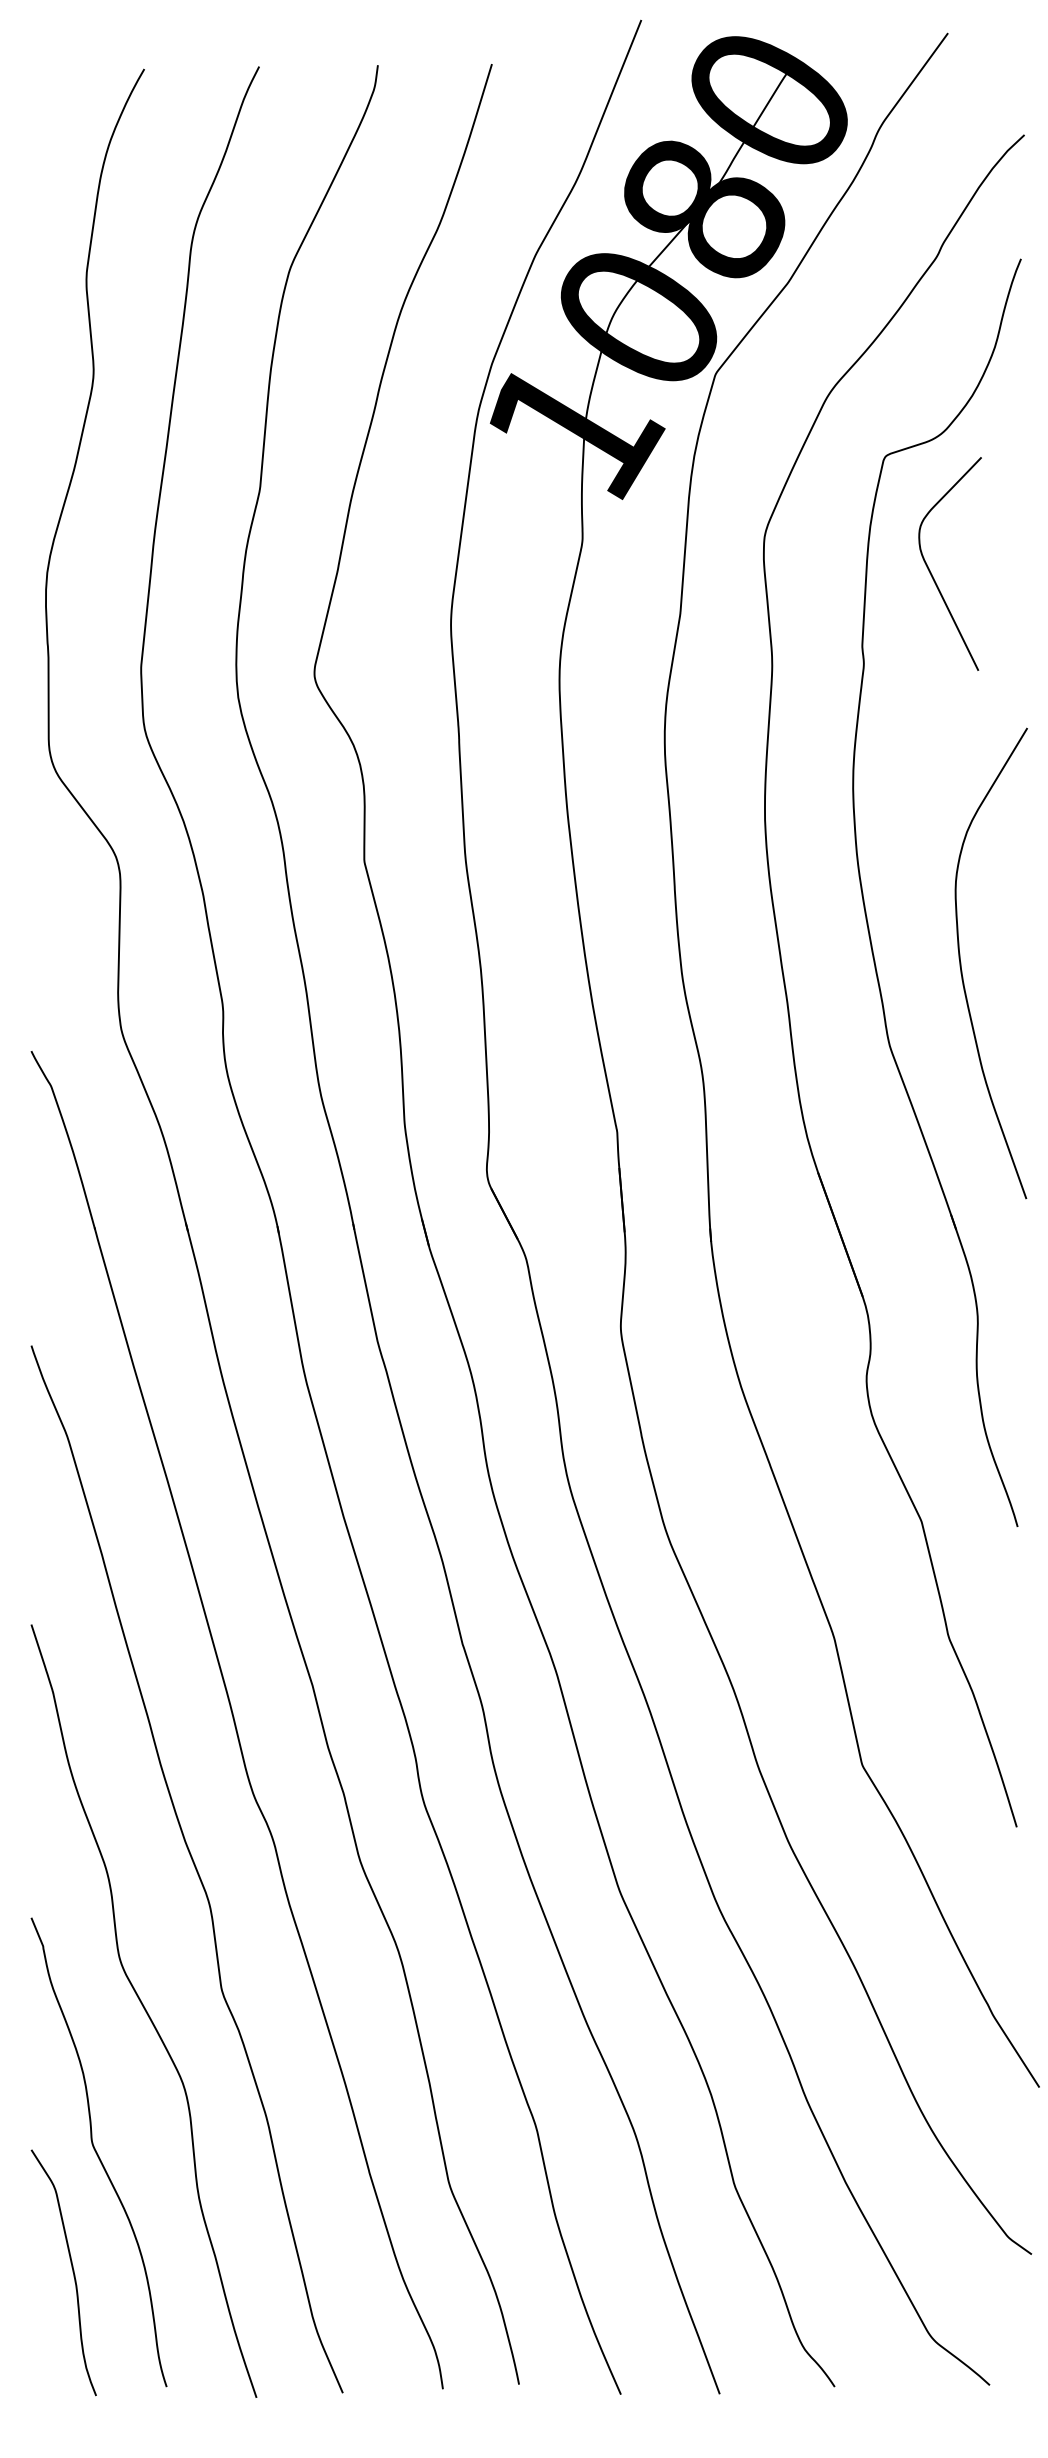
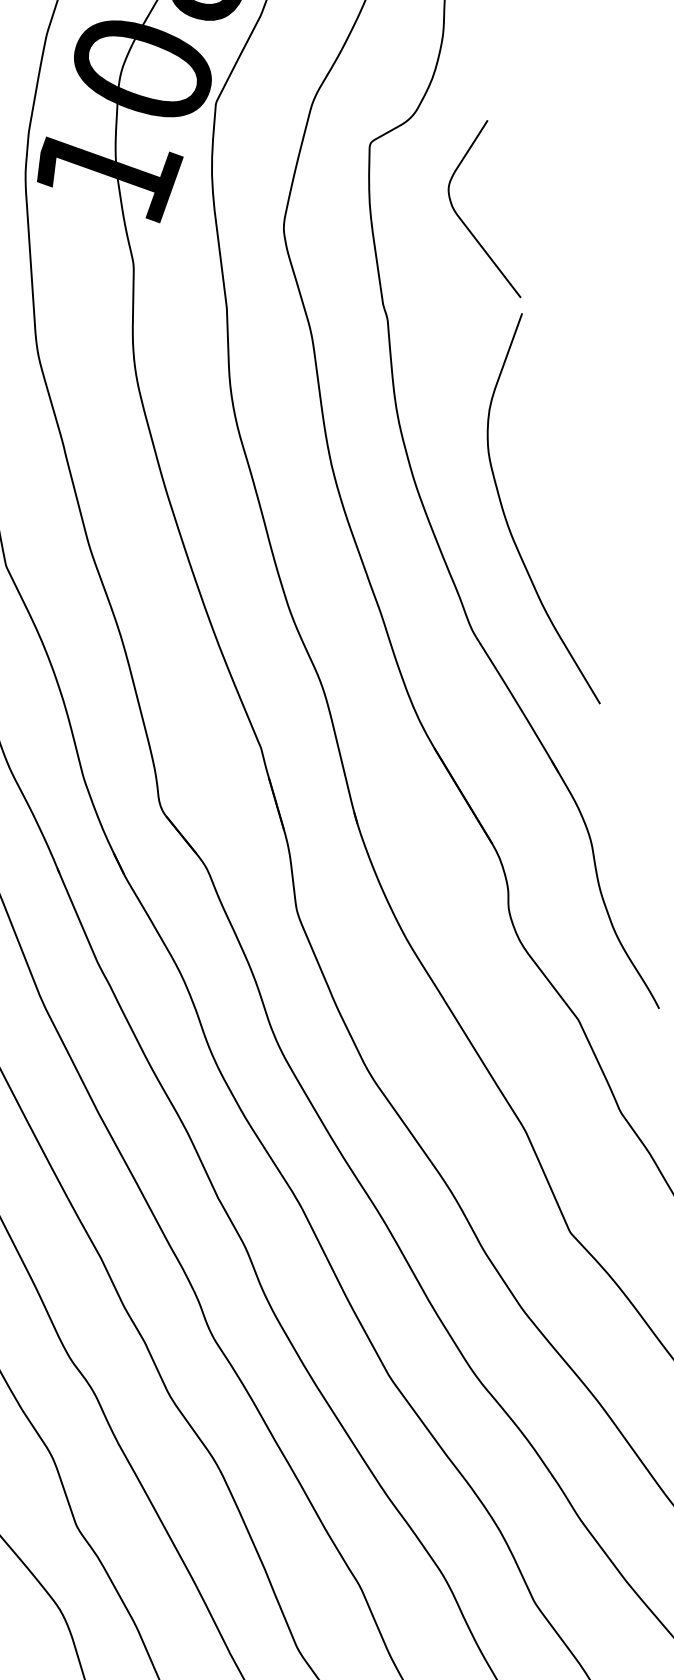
curve: (931, 572) -> (465, 224), moved
curve: (962, 970) -> (508, 525), moved

